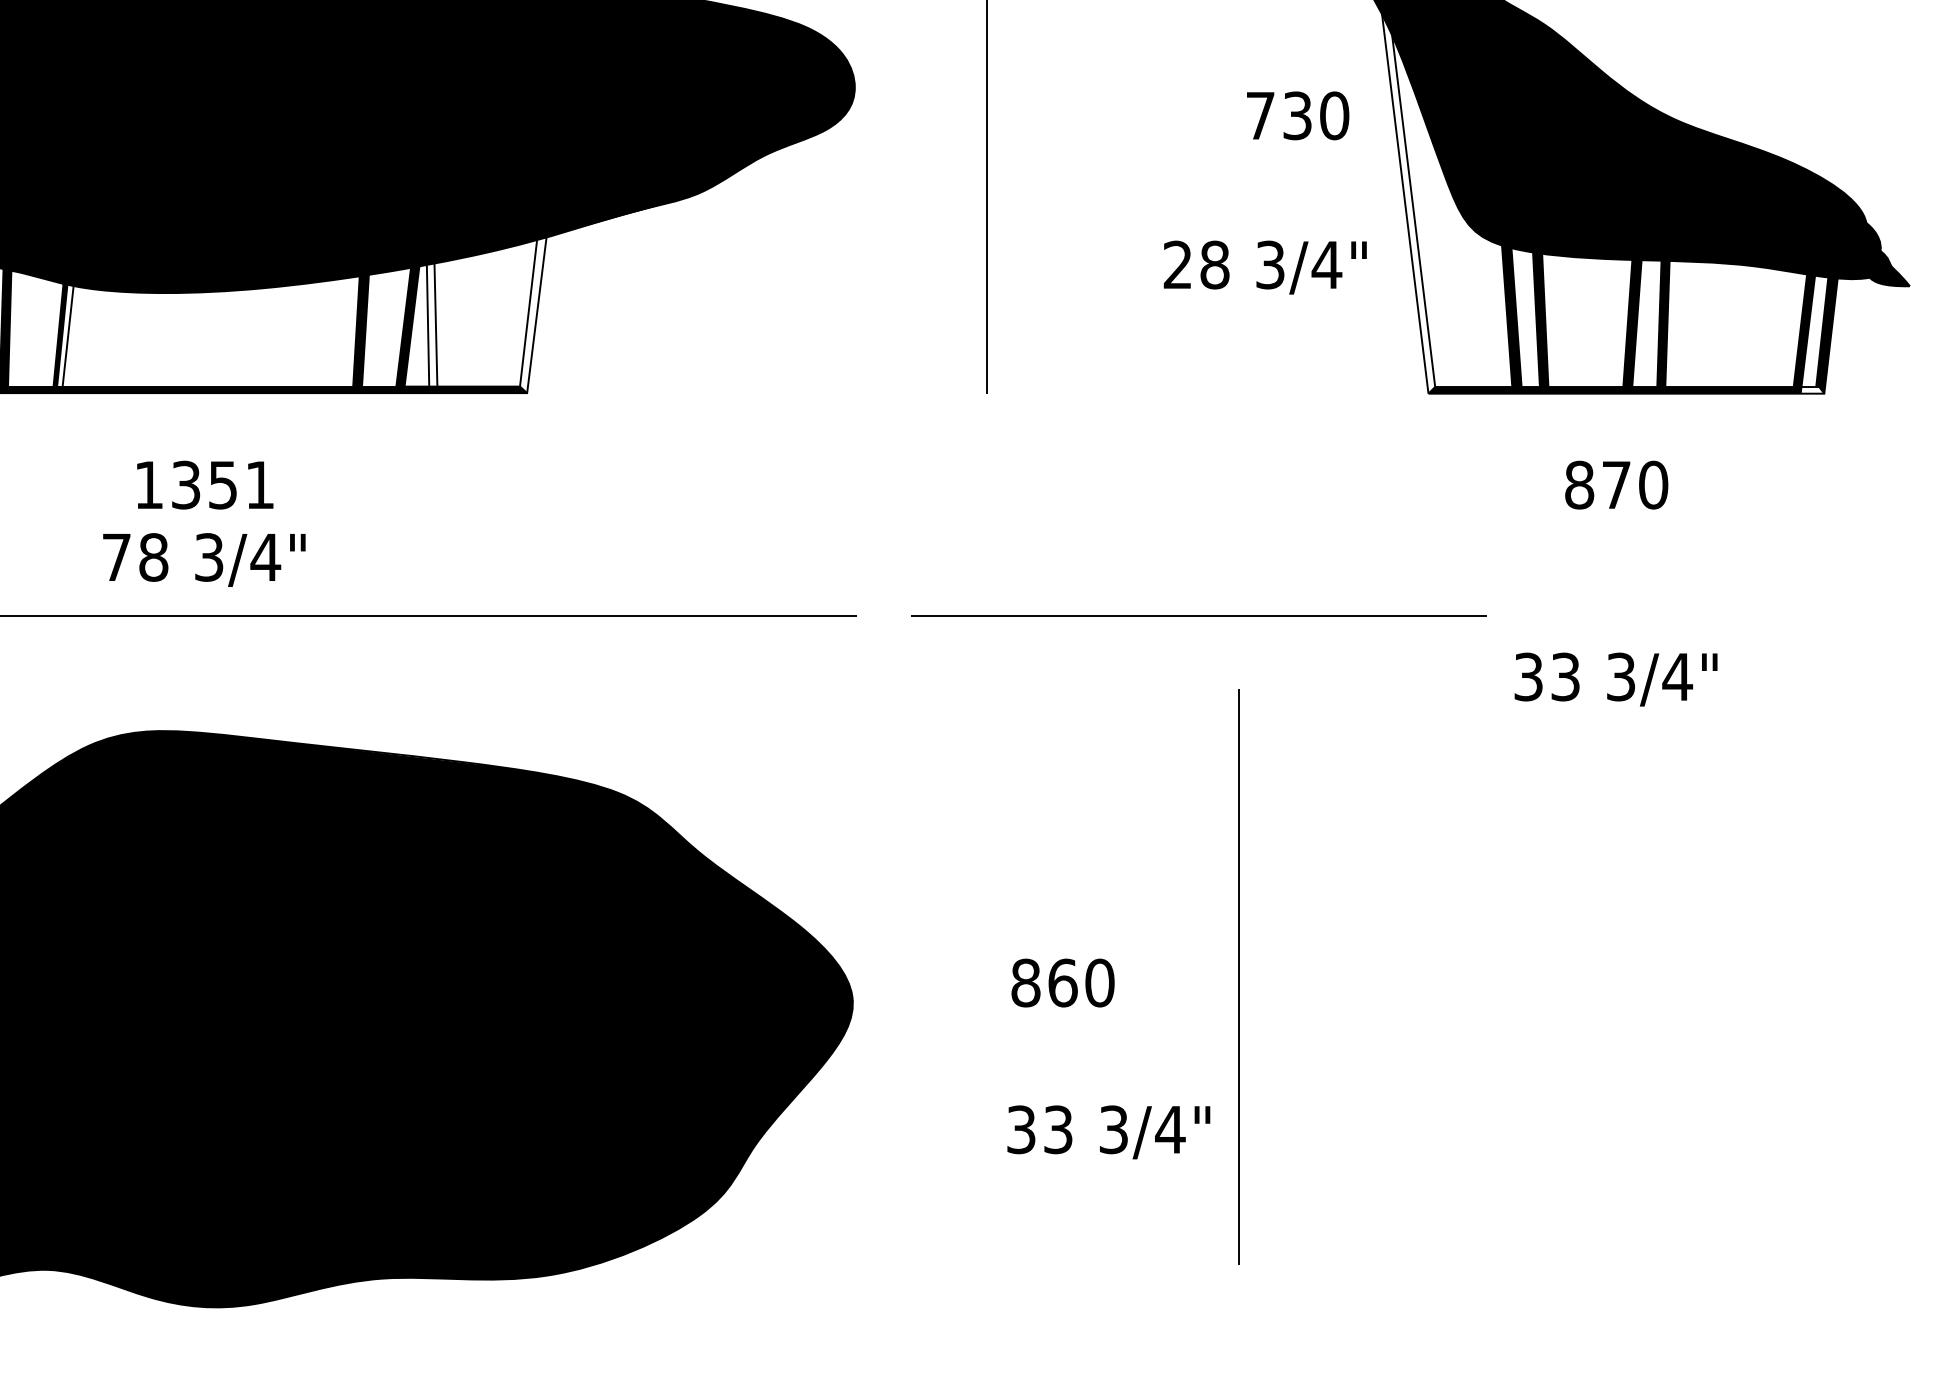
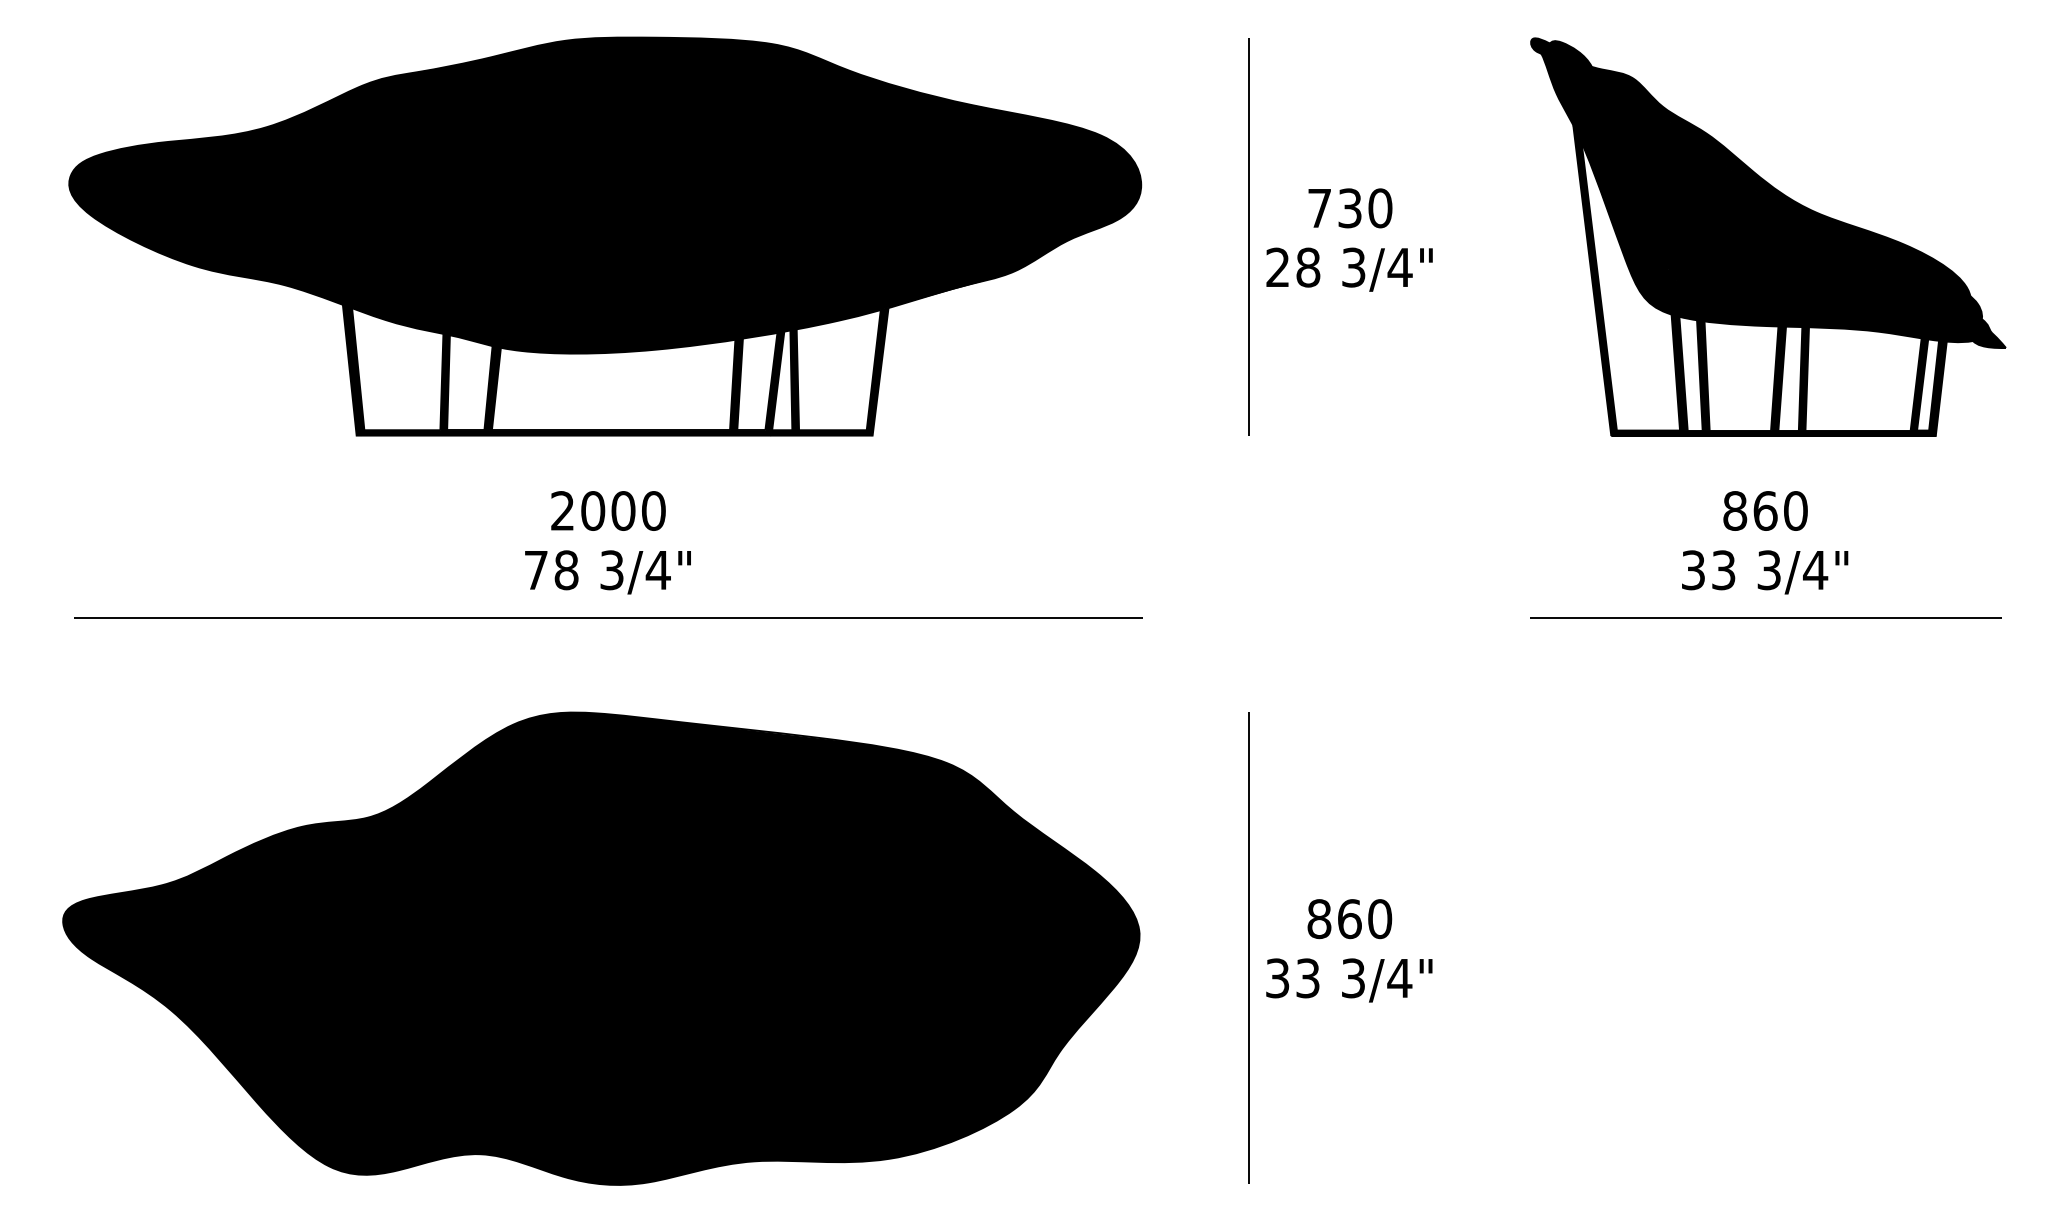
text: (1298, 116) -> (1350, 208), moved
fill: (1407, 203) -> (1594, 280), added
text: (1265, 267) -> (1349, 269), moved
fill: (533, 314) -> (877, 371), added
fill: (431, 324) -> (794, 379), added
fill: (64, 335) -> (493, 388), added
fill: (1811, 390) -> (1925, 433), added
text: (204, 484) -> (608, 510), 1351 -> 2000
text: (1616, 484) -> (1765, 510), 870 -> 860
line: (1199, 615) -> (1765, 617), moved
text: (1616, 679) -> (1765, 572), moved
line: (1238, 976) -> (1248, 947), moved
text: (1062, 983) -> (1349, 919), moved
text: (1109, 1132) -> (1349, 980), moved

